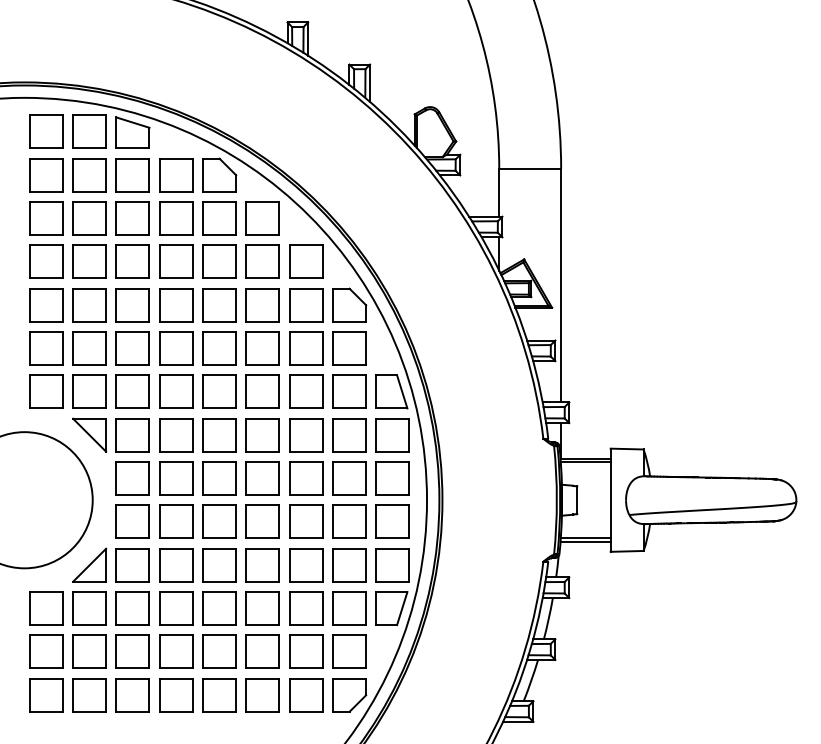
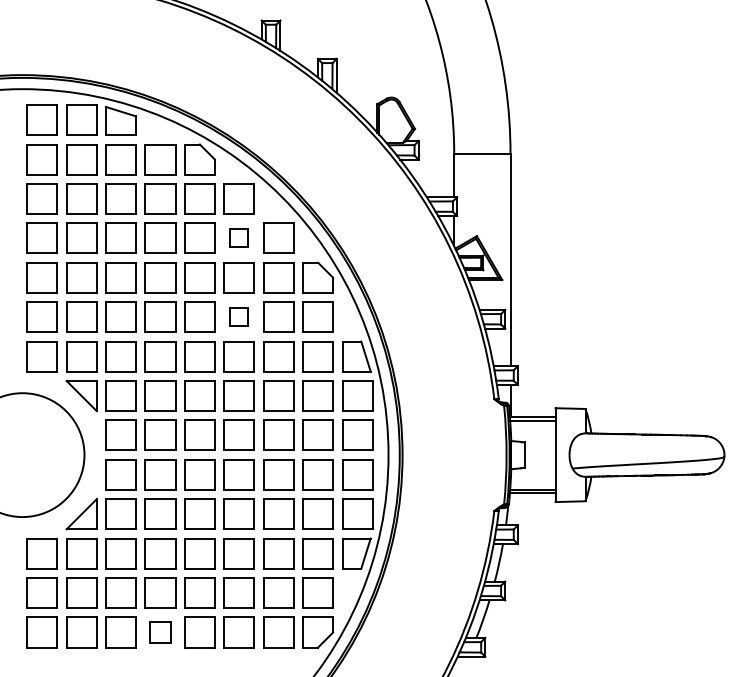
part: (262, 261) -> (238, 238), size x0.6
part: (262, 348) -> (238, 317), size x0.6
part: (176, 695) -> (160, 632), size x0.7

